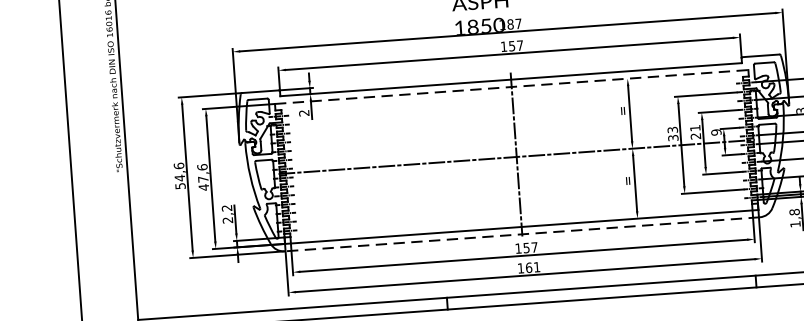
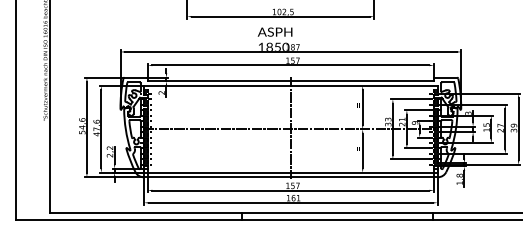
line: (511, 86) -> (290, 85), dashed -> solid
line: (521, 234) -> (290, 177), dashed -> solid

